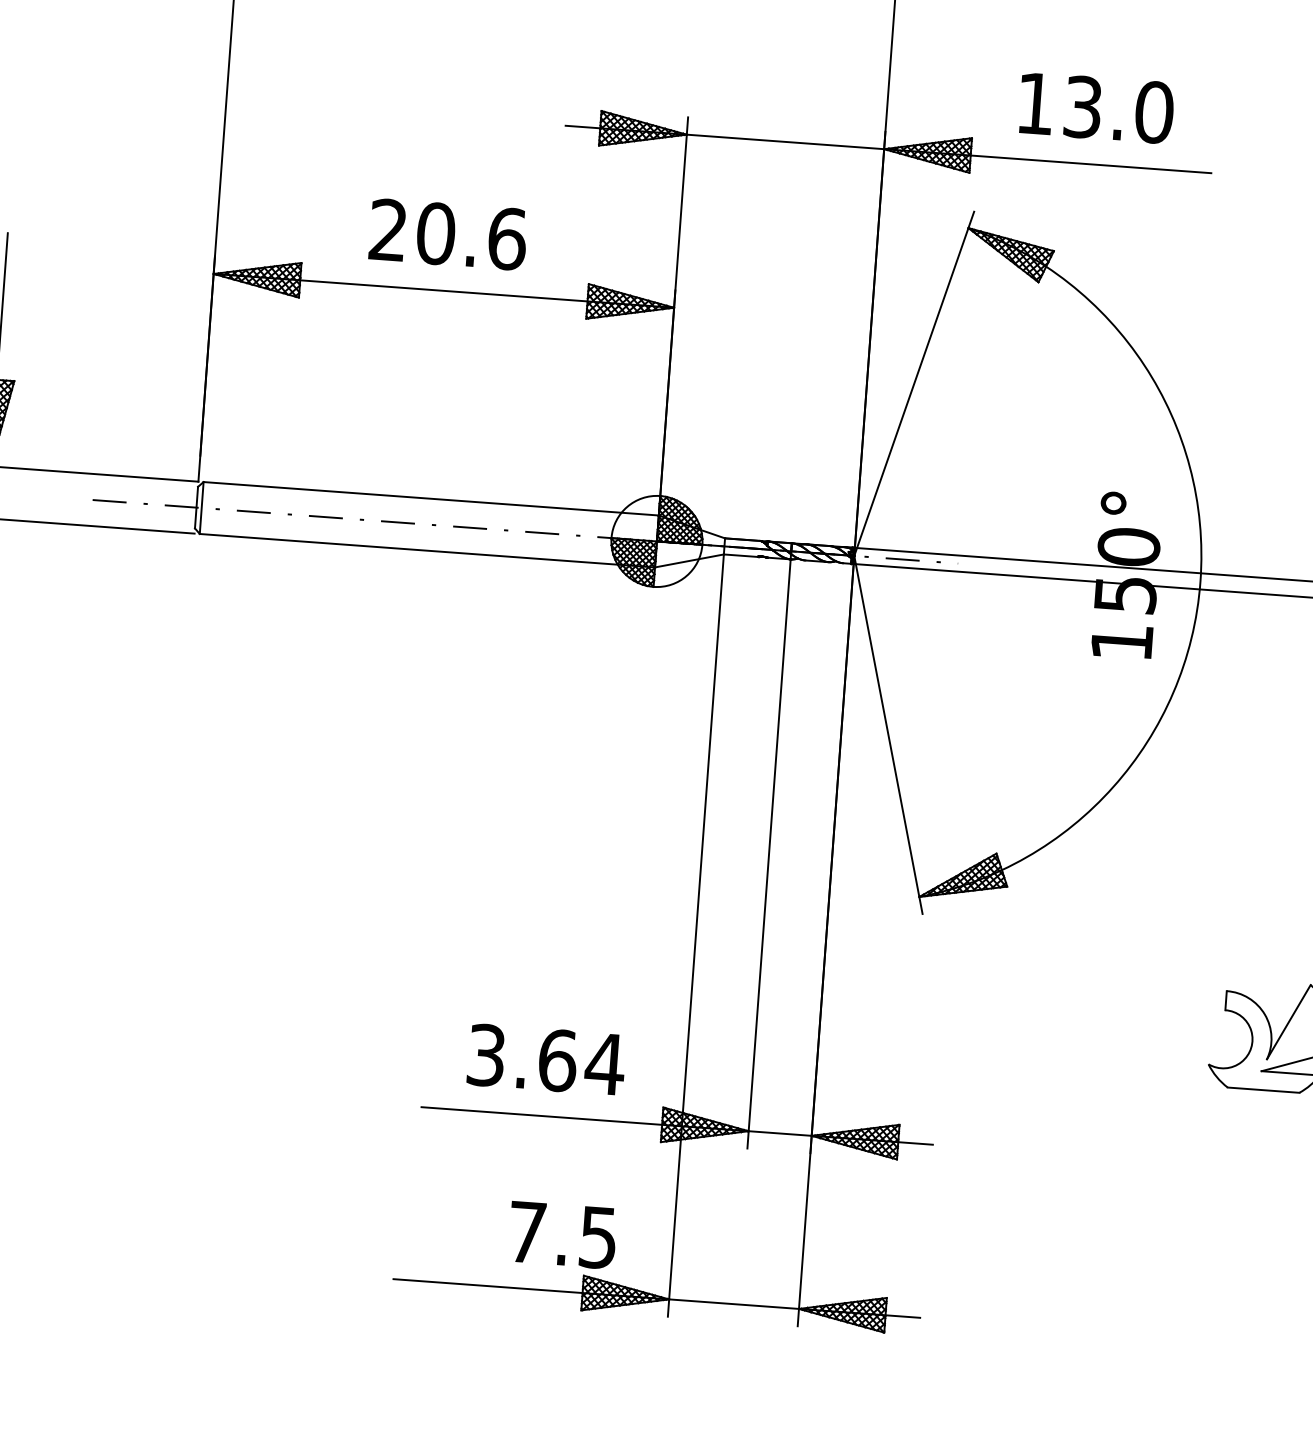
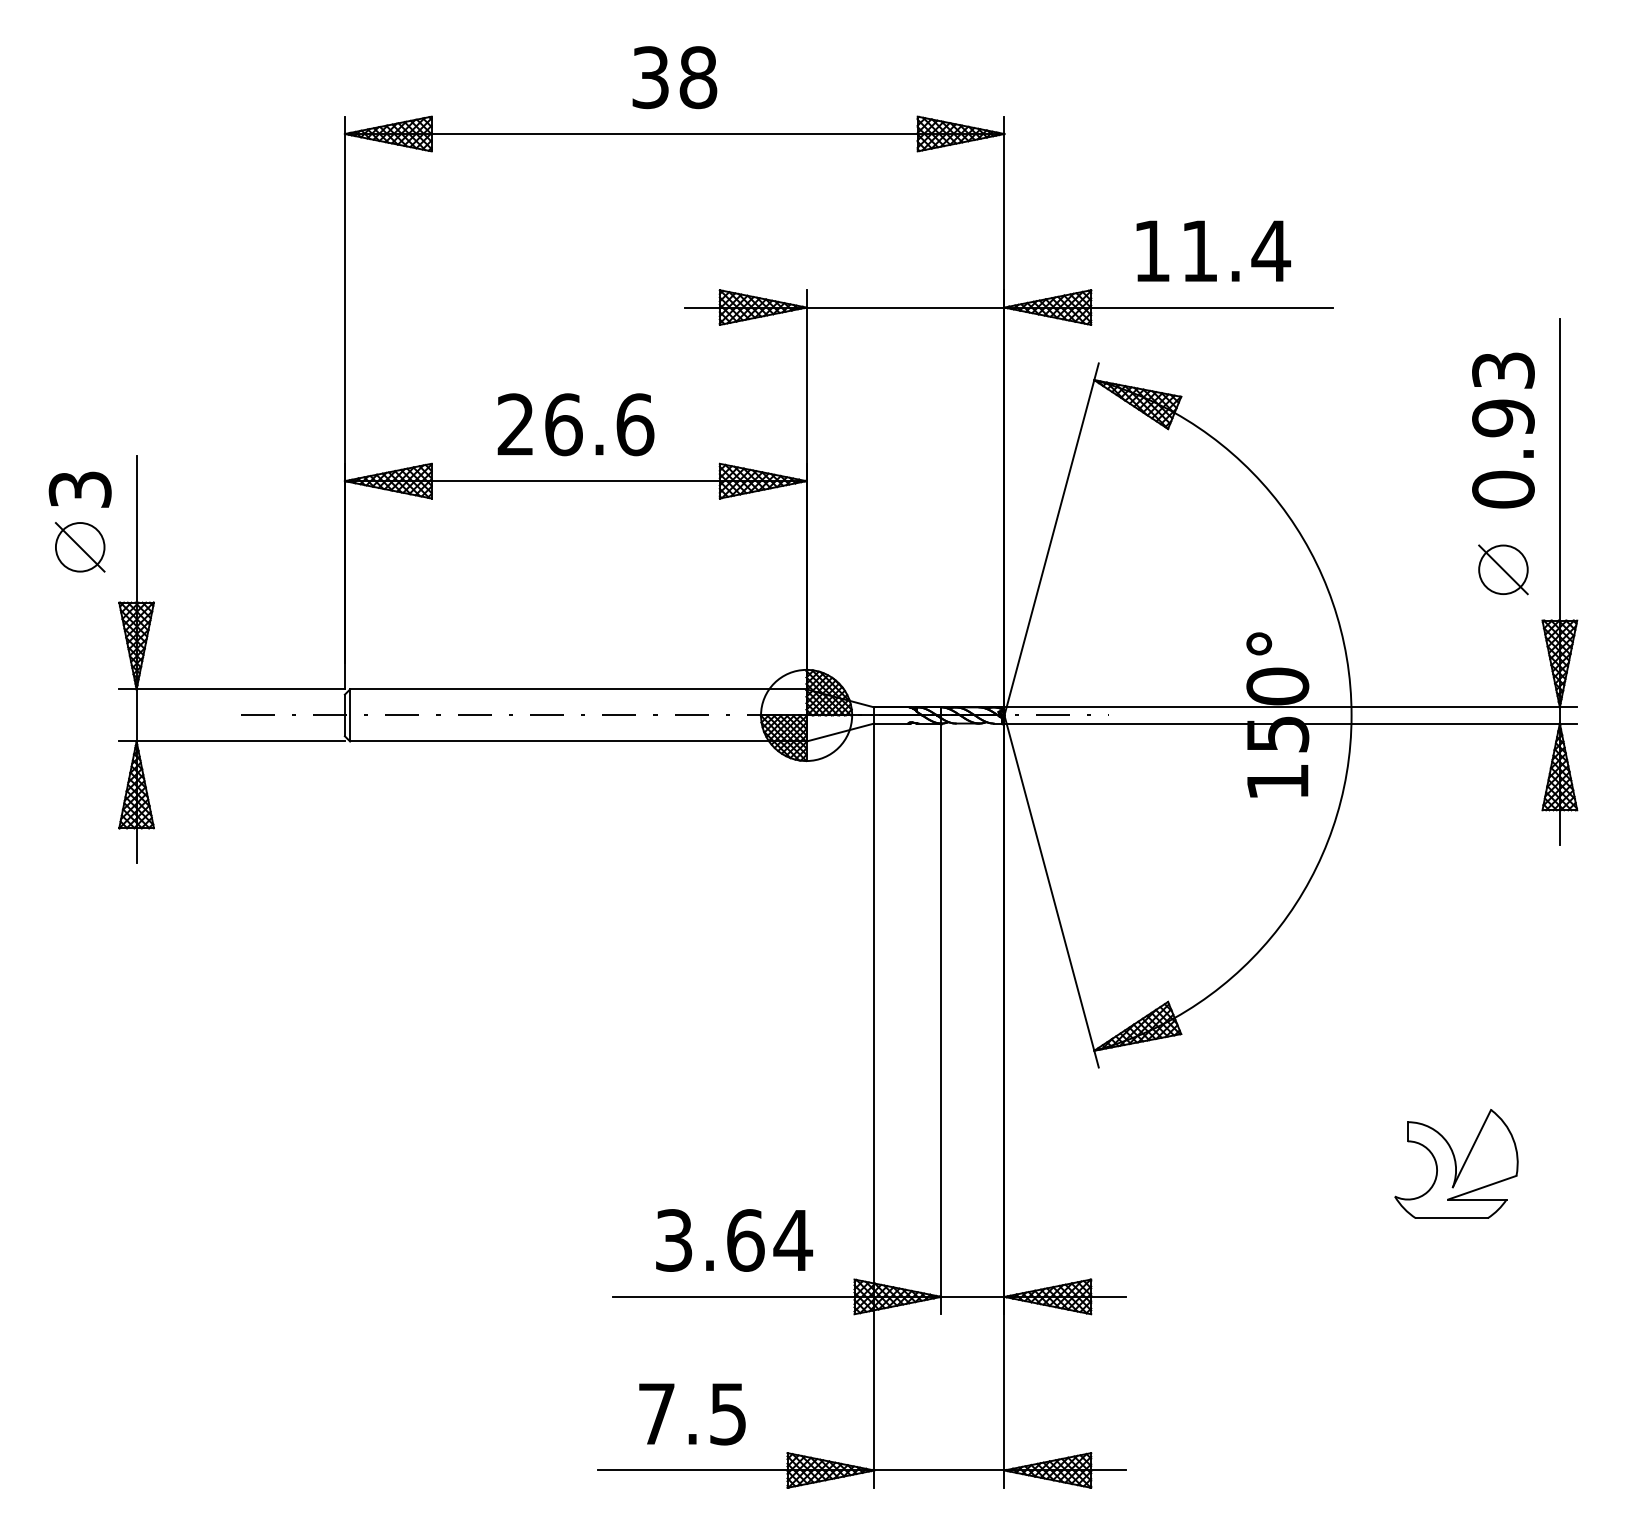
text: (1119, 109) -> (1236, 250), 13.0 -> 11.4
text: (435, 233) -> (563, 424), 20.6 -> 26.6
text: (562, 1235) -> (692, 1414), moved

